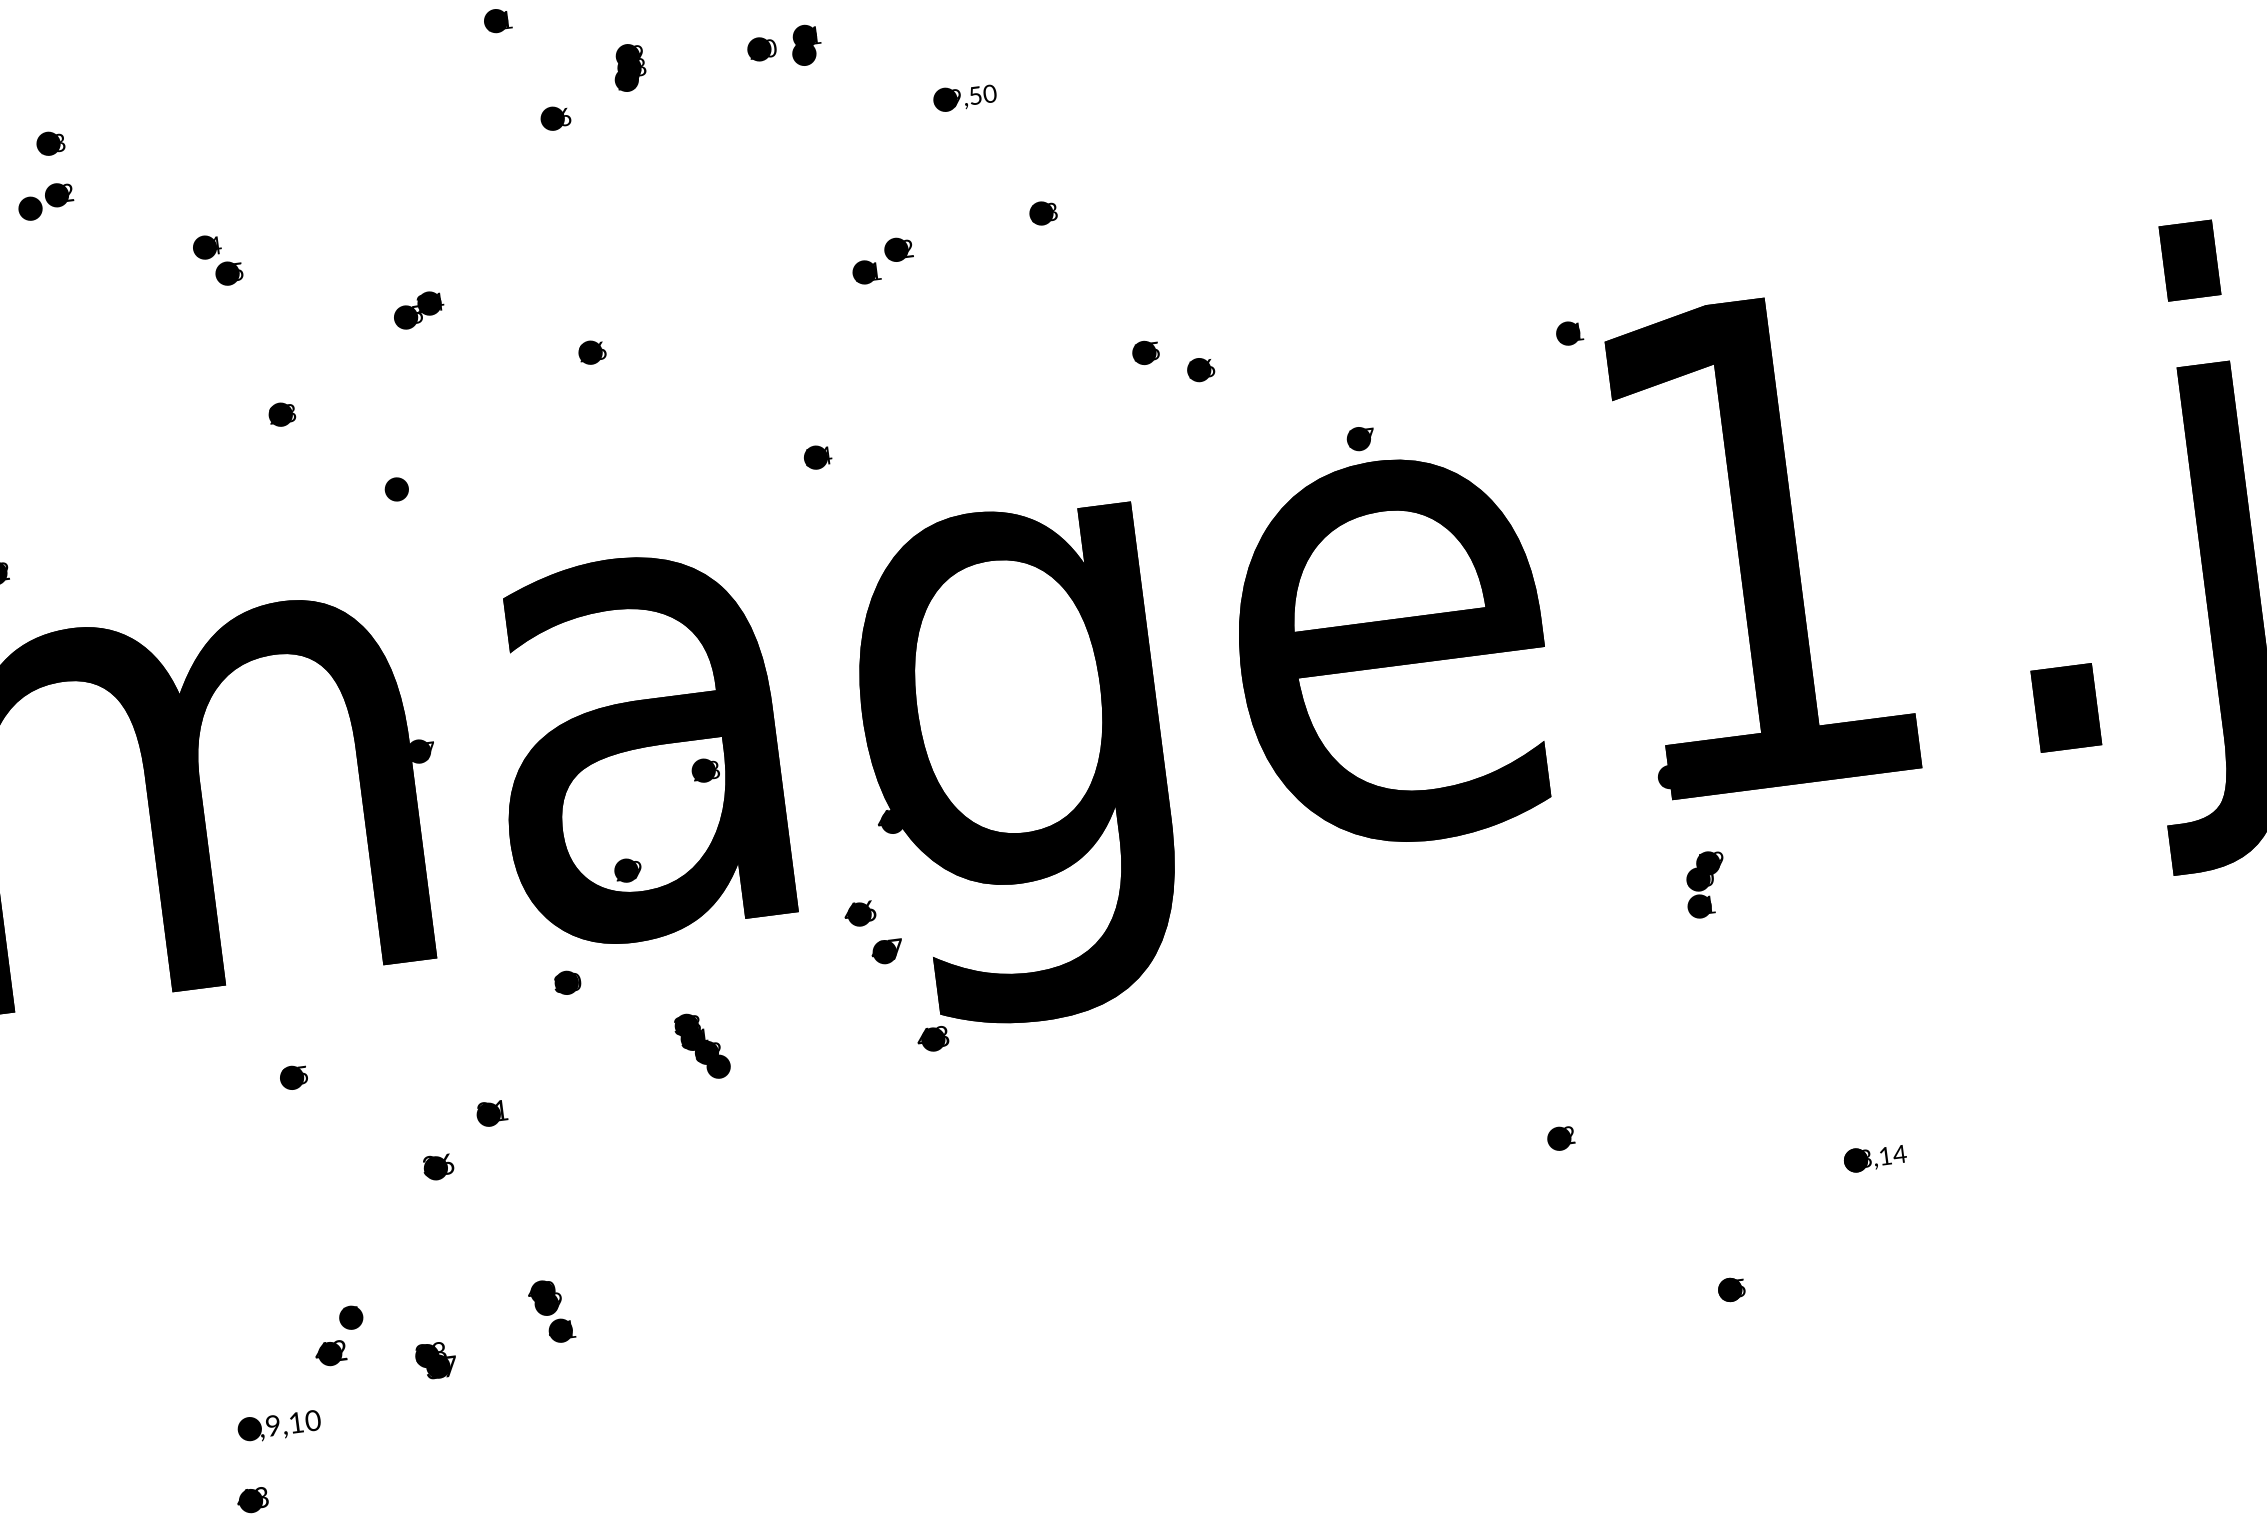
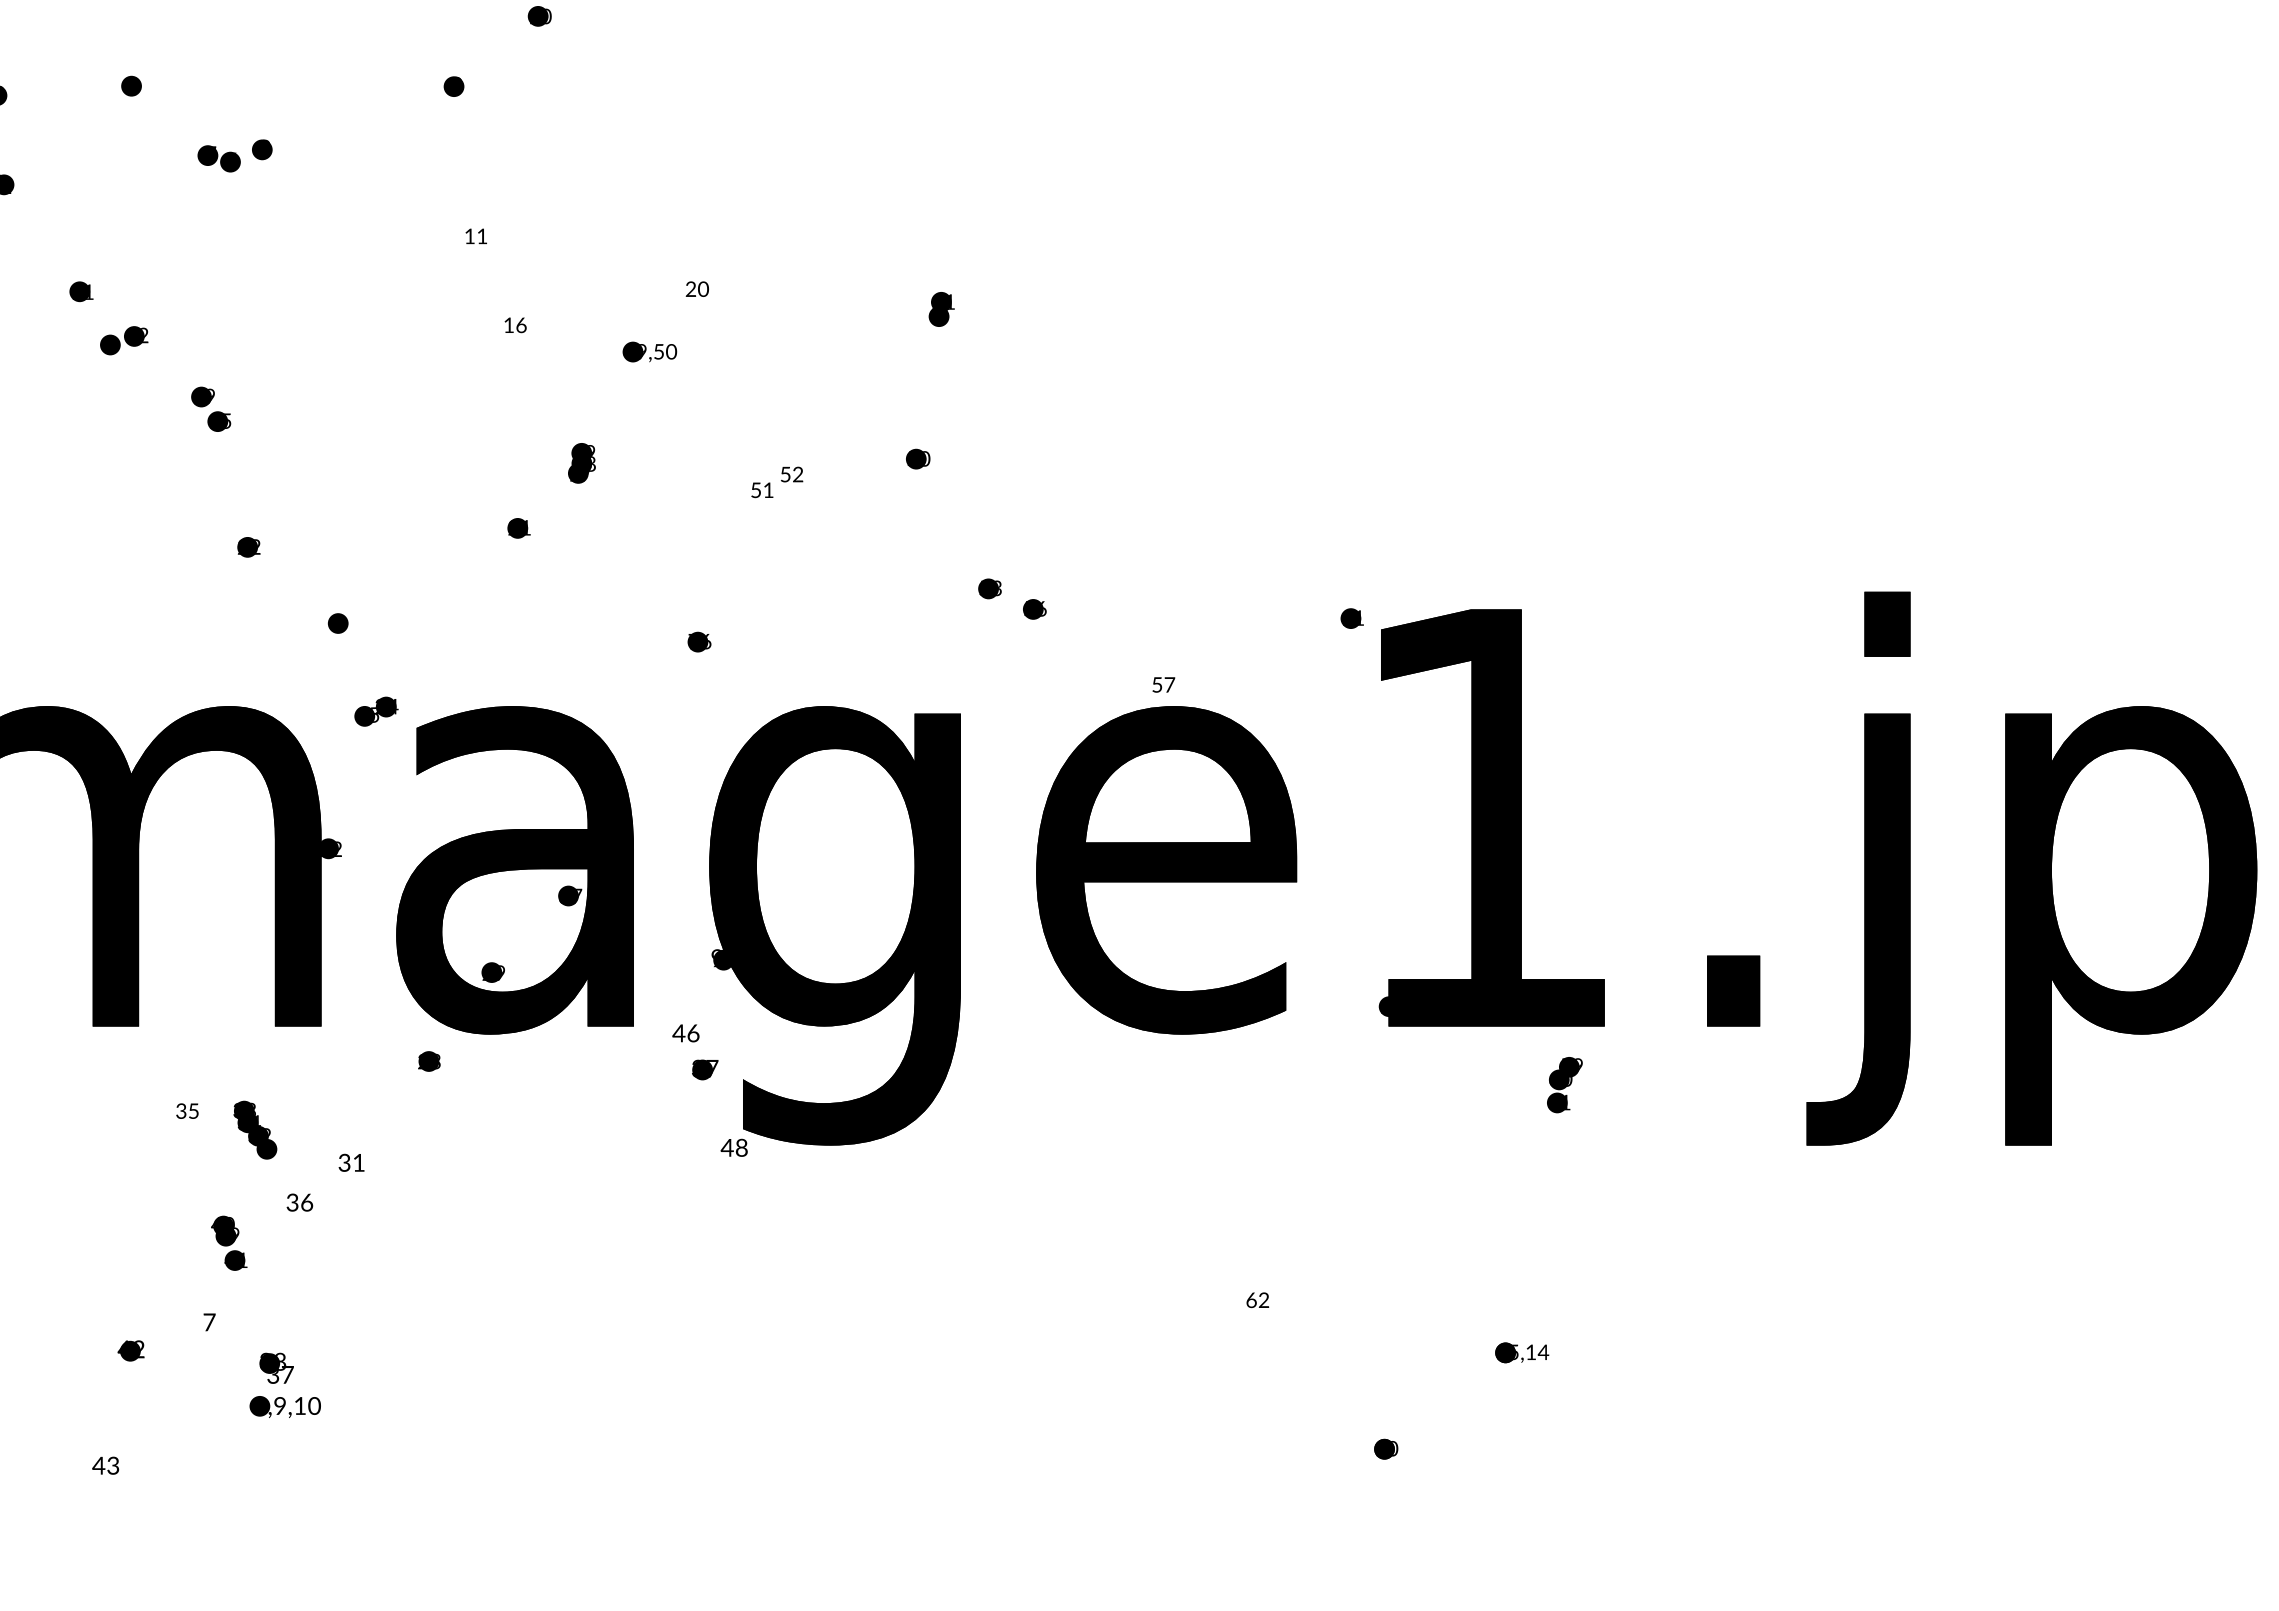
fill: (495, 20) -> (473, 235), removed
text: (806, 45) -> (941, 309), moved
fill: (758, 49) -> (693, 288), removed
text: (629, 67) -> (581, 463), moved
text: (964, 96) -> (649, 351), moved
fill: (551, 117) -> (510, 324), removed
text: (60, 141) -> (90, 291), 13 -> 11
text: (46, 201) -> (124, 340), moved
text: (1055, 210) -> (928, 458), 53 -> 50
text: (216, 245) -> (211, 396), 14 -> 19
fill: (895, 249) -> (788, 473), removed
fill: (864, 271) -> (759, 489), removed
text: (418, 310) -> (376, 711), moved
text: (602, 350) -> (528, 527), 26 -> 21
text: (1154, 351) -> (997, 588), 55 -> 53
text: (292, 415) -> (257, 549), 23 -> 22
fill: (1358, 439) -> (1161, 685), removed
text: (817, 456) -> (699, 641), 54 -> 76
text: (430, 749) -> (338, 848), 27 -> 22
text: (706, 770) -> (570, 896), 28 -> 37
text: (883, 821) -> (715, 958), 44 -> 94
text: (1705, 885) -> (1564, 1085), moved
fill: (858, 913) -> (684, 1034), removed
text: (876, 951) -> (695, 1068), 47 -> 37
text: (567, 982) -> (429, 1061), 30 -> 23
fill: (932, 1039) -> (733, 1149), removed
text: (702, 1045) -> (255, 1129), moved
fill: (291, 1076) -> (184, 1111), removed
fill: (487, 1114) -> (347, 1164), removed
fill: (1558, 1138) -> (1255, 1301), removed
text: (1867, 1158) -> (1515, 1352), 13,14 -> 15,14
fill: (435, 1167) -> (297, 1204), removed
text: (1742, 1287) -> (1395, 1448), 15 -> 10
text: (551, 1310) -> (229, 1242), moved
fill: (350, 1317) -> (208, 1322), removed
text: (330, 1353) -> (130, 1350), moved
fill: (437, 1366) -> (277, 1373), removed
text: (278, 1425) -> (284, 1406), moved
fill: (250, 1501) -> (103, 1467), removed

